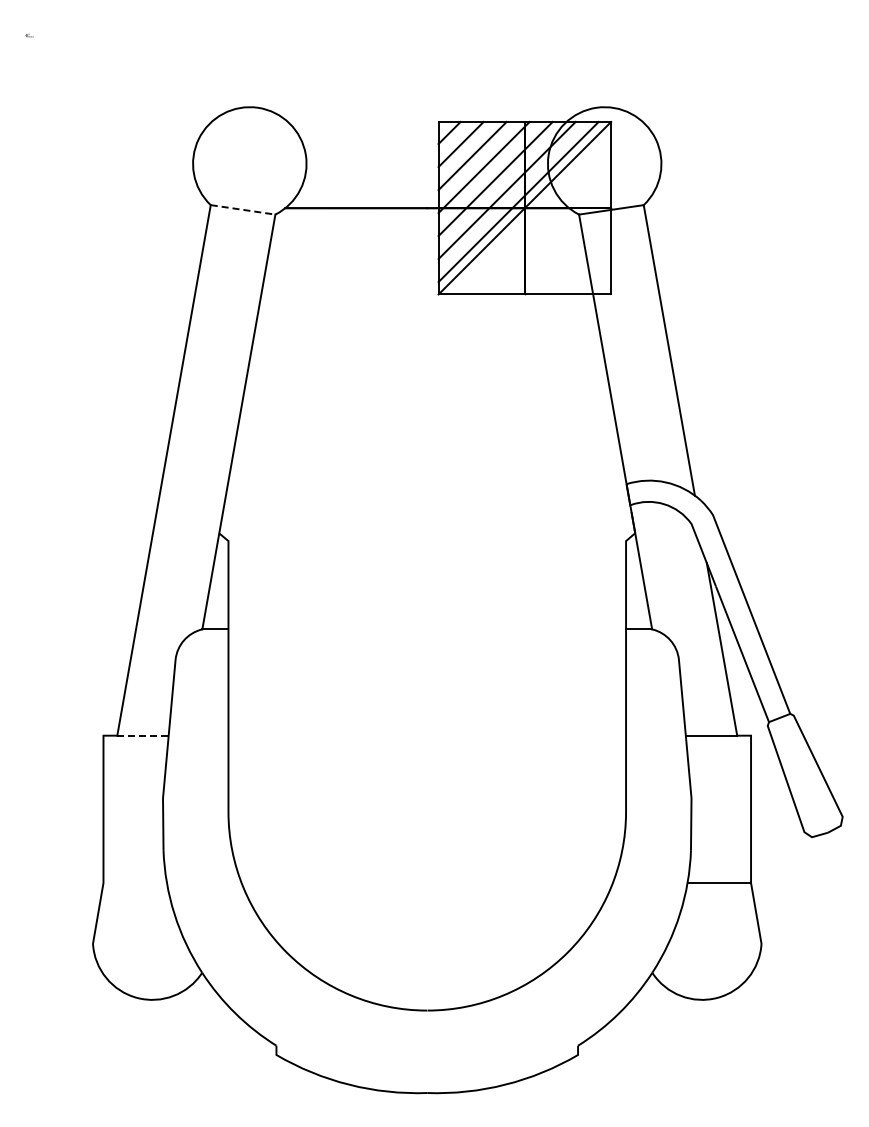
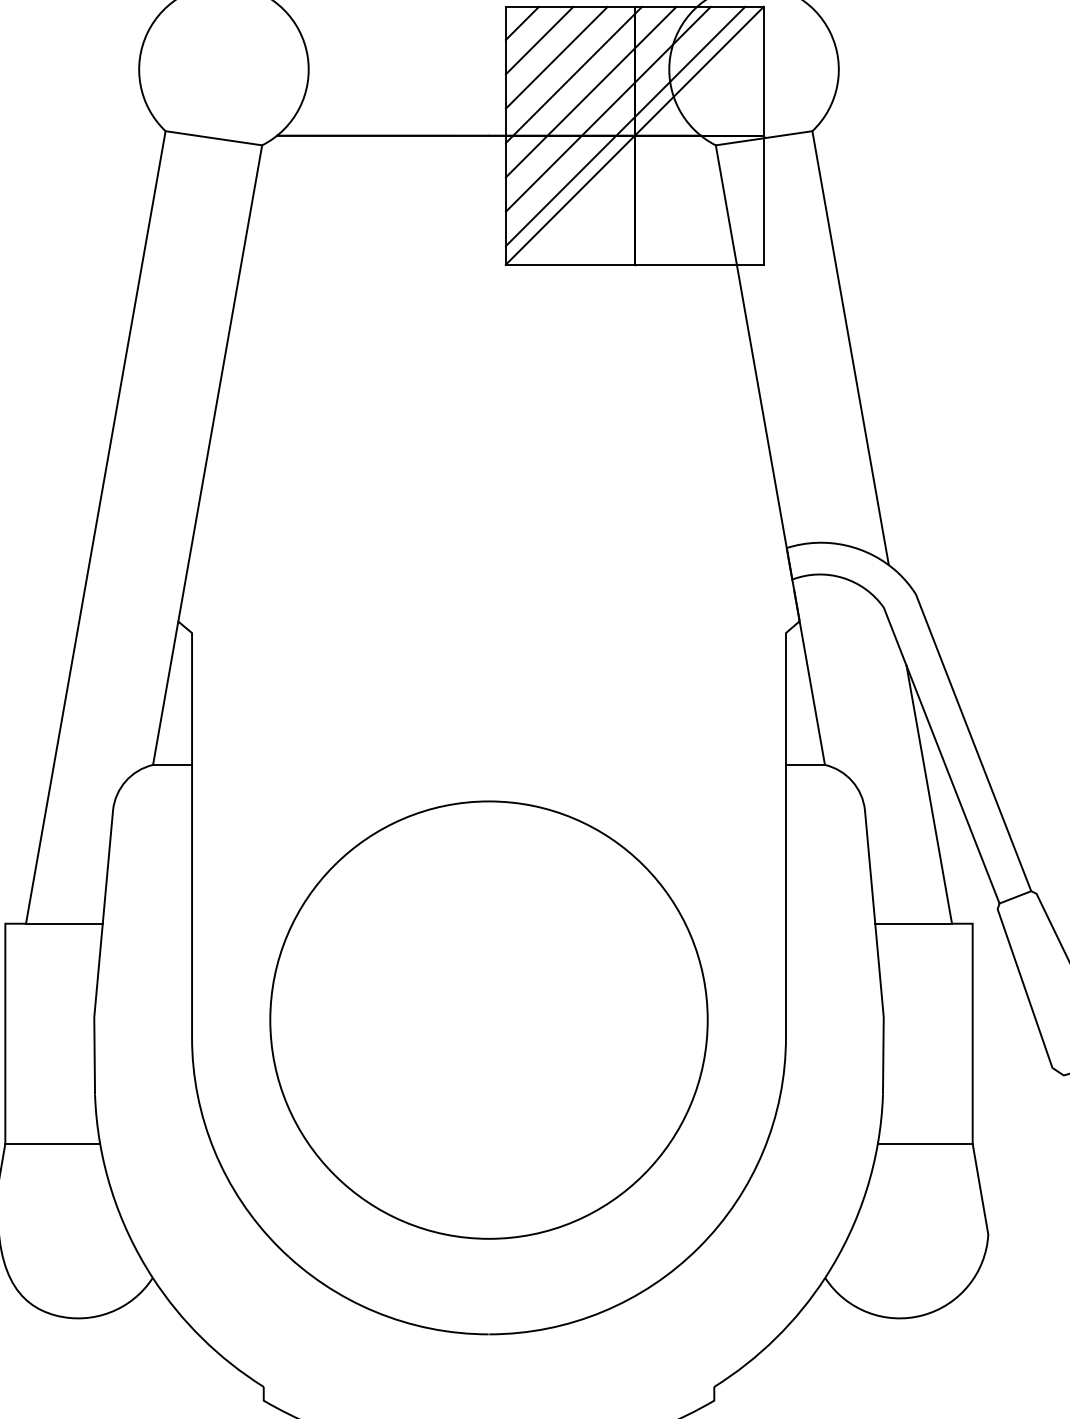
line: (243, 209) -> (214, 137), dashed -> solid
line: (143, 735) -> (65, 923), dashed -> solid
circle: (427, 799) -> (489, 1019), added
line: (134, 883) -> (51, 1144), added

